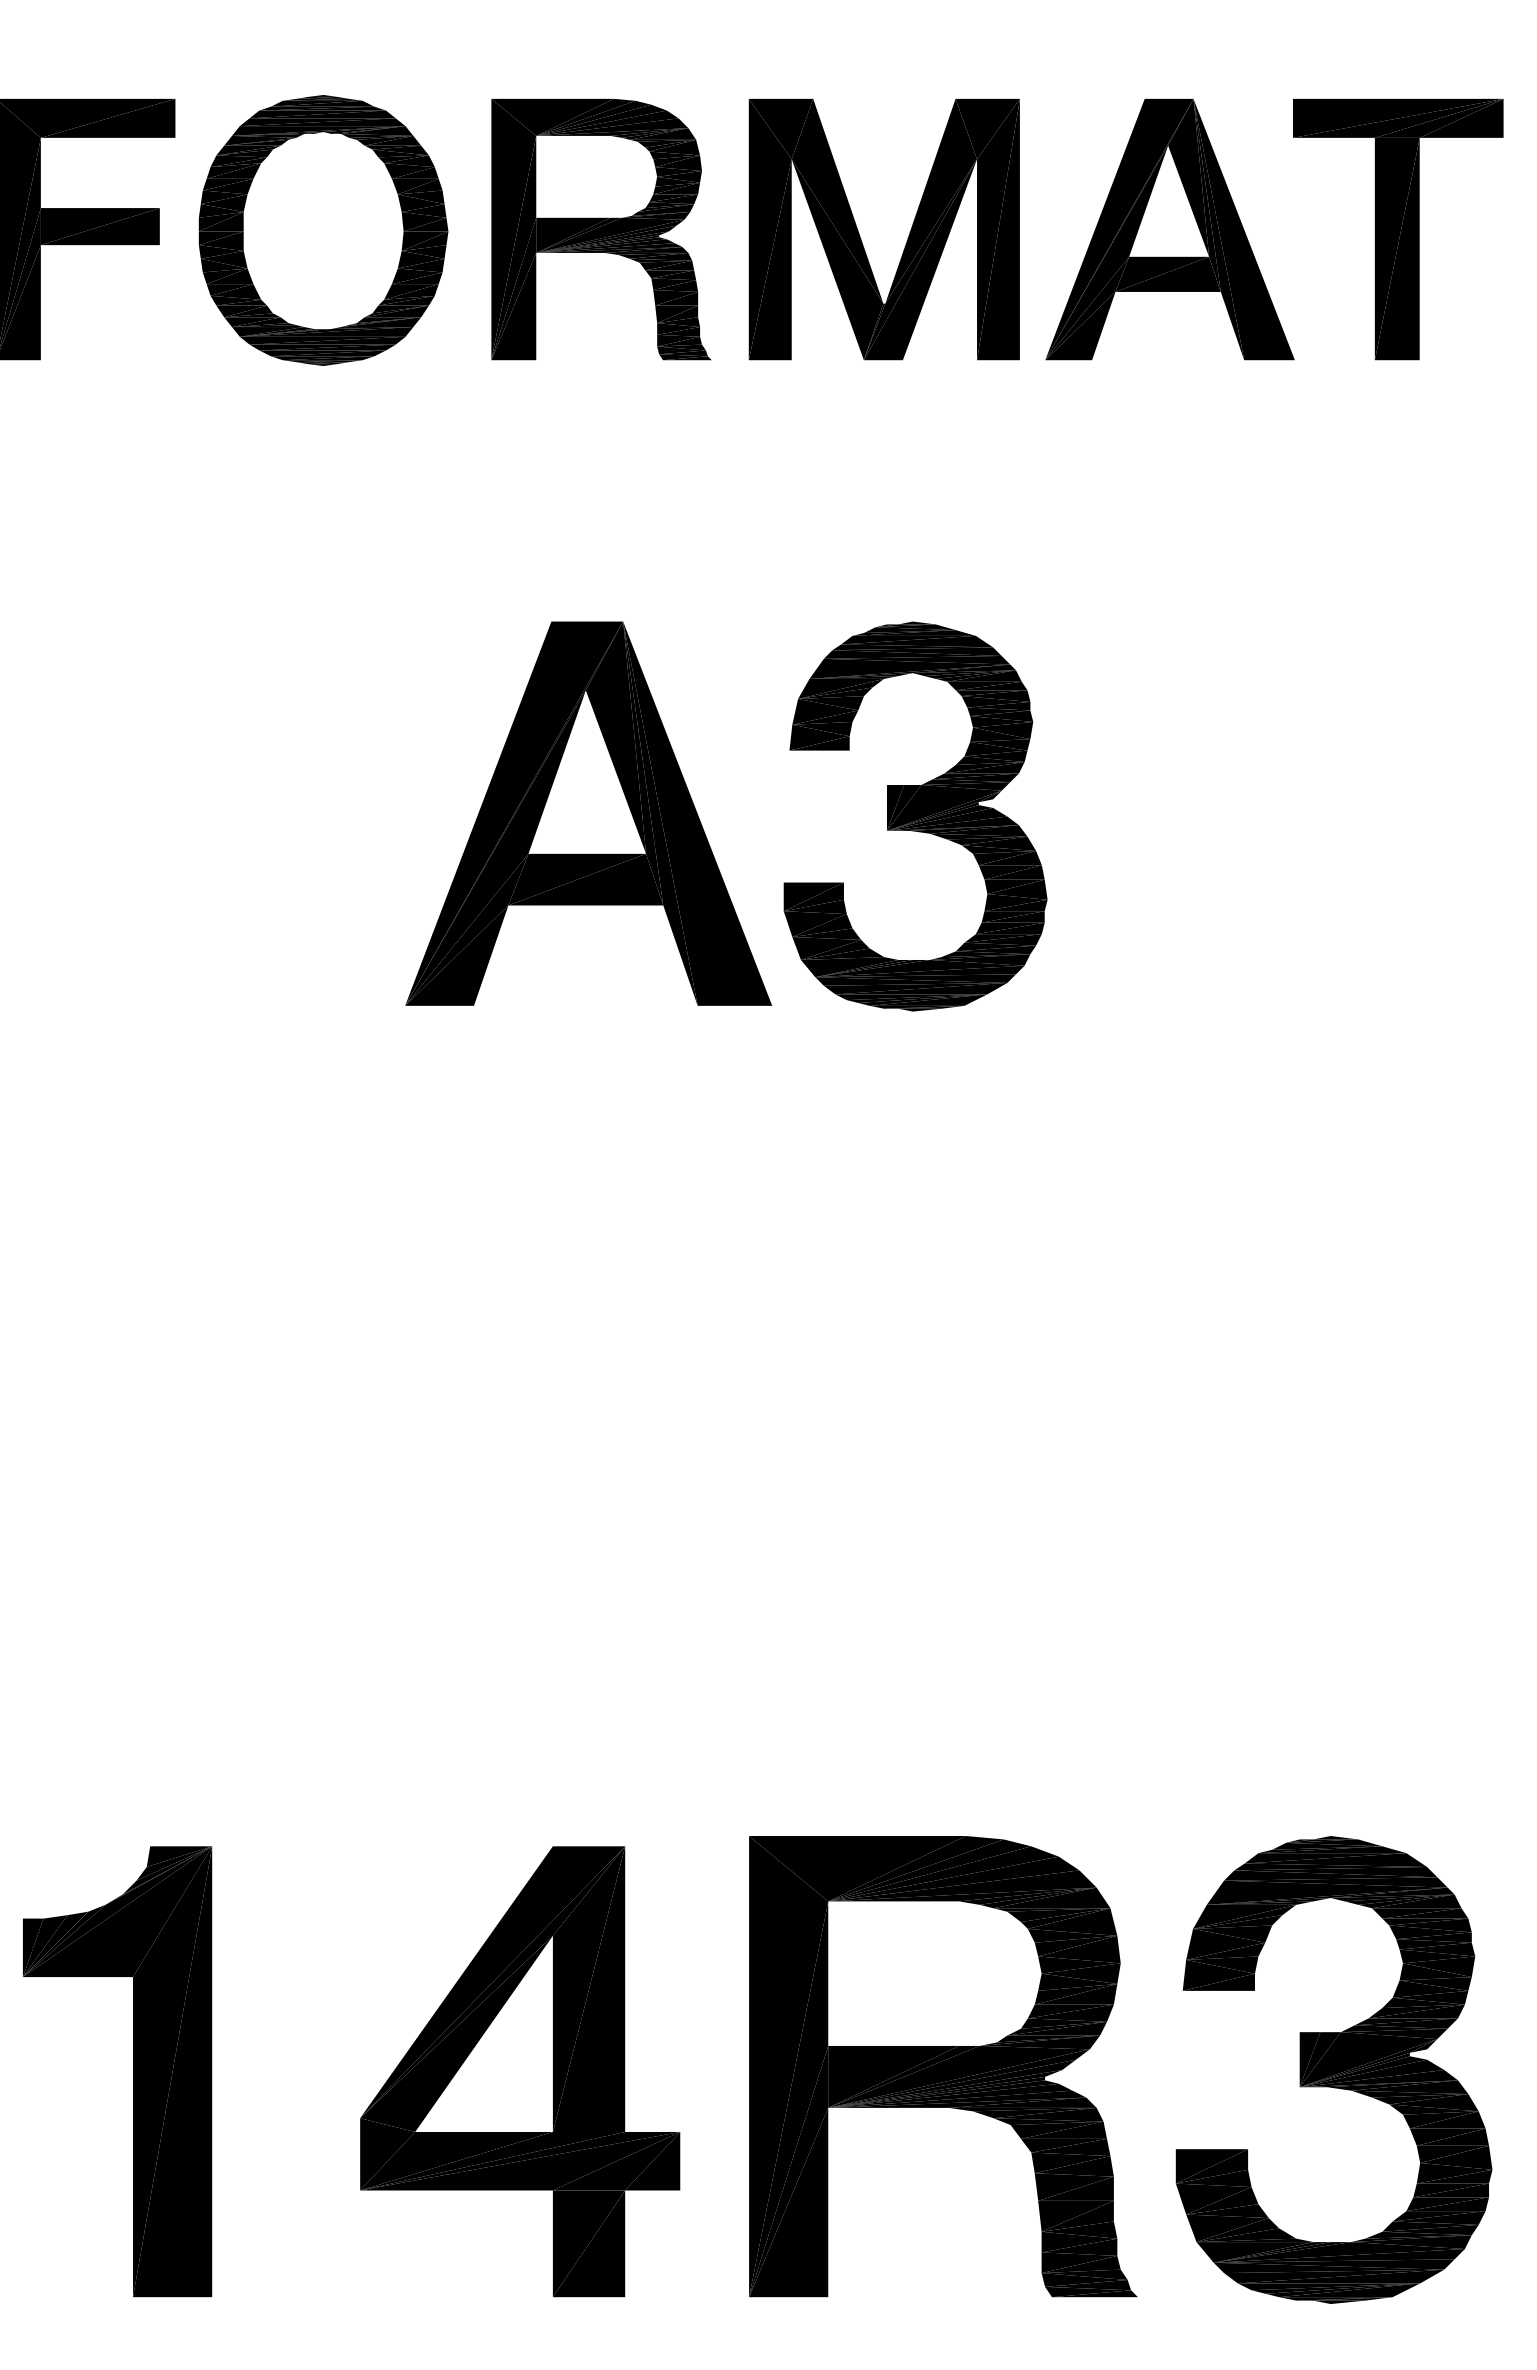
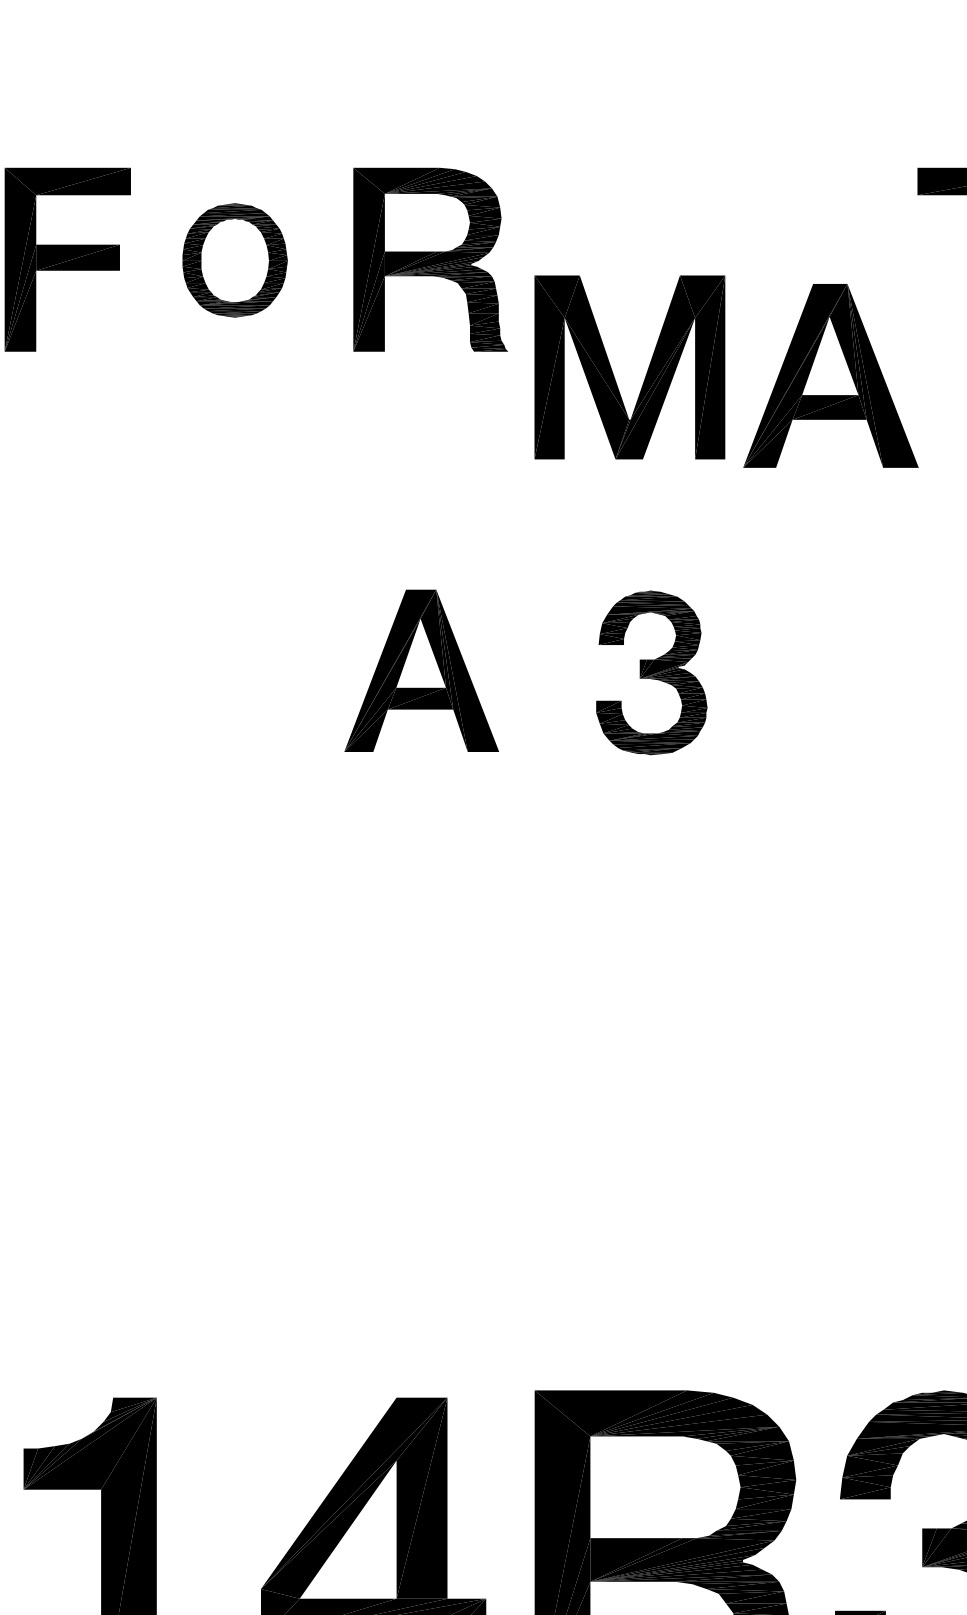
part: (1169, 229) -> (830, 375), moved
part: (323, 230) -> (235, 260), size x0.6
part: (860, 236) -> (613, 372), moved
part: (588, 813) -> (421, 670), size x0.6
part: (915, 816) -> (651, 672), size x0.6

